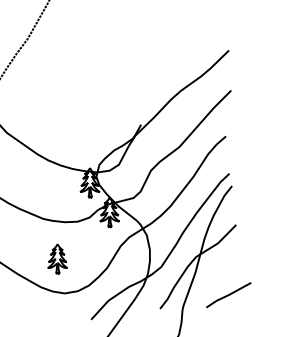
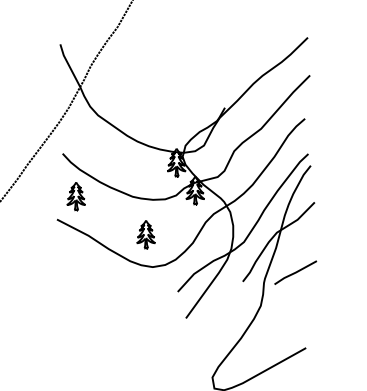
line: (228, 294) -> (295, 272), moved

